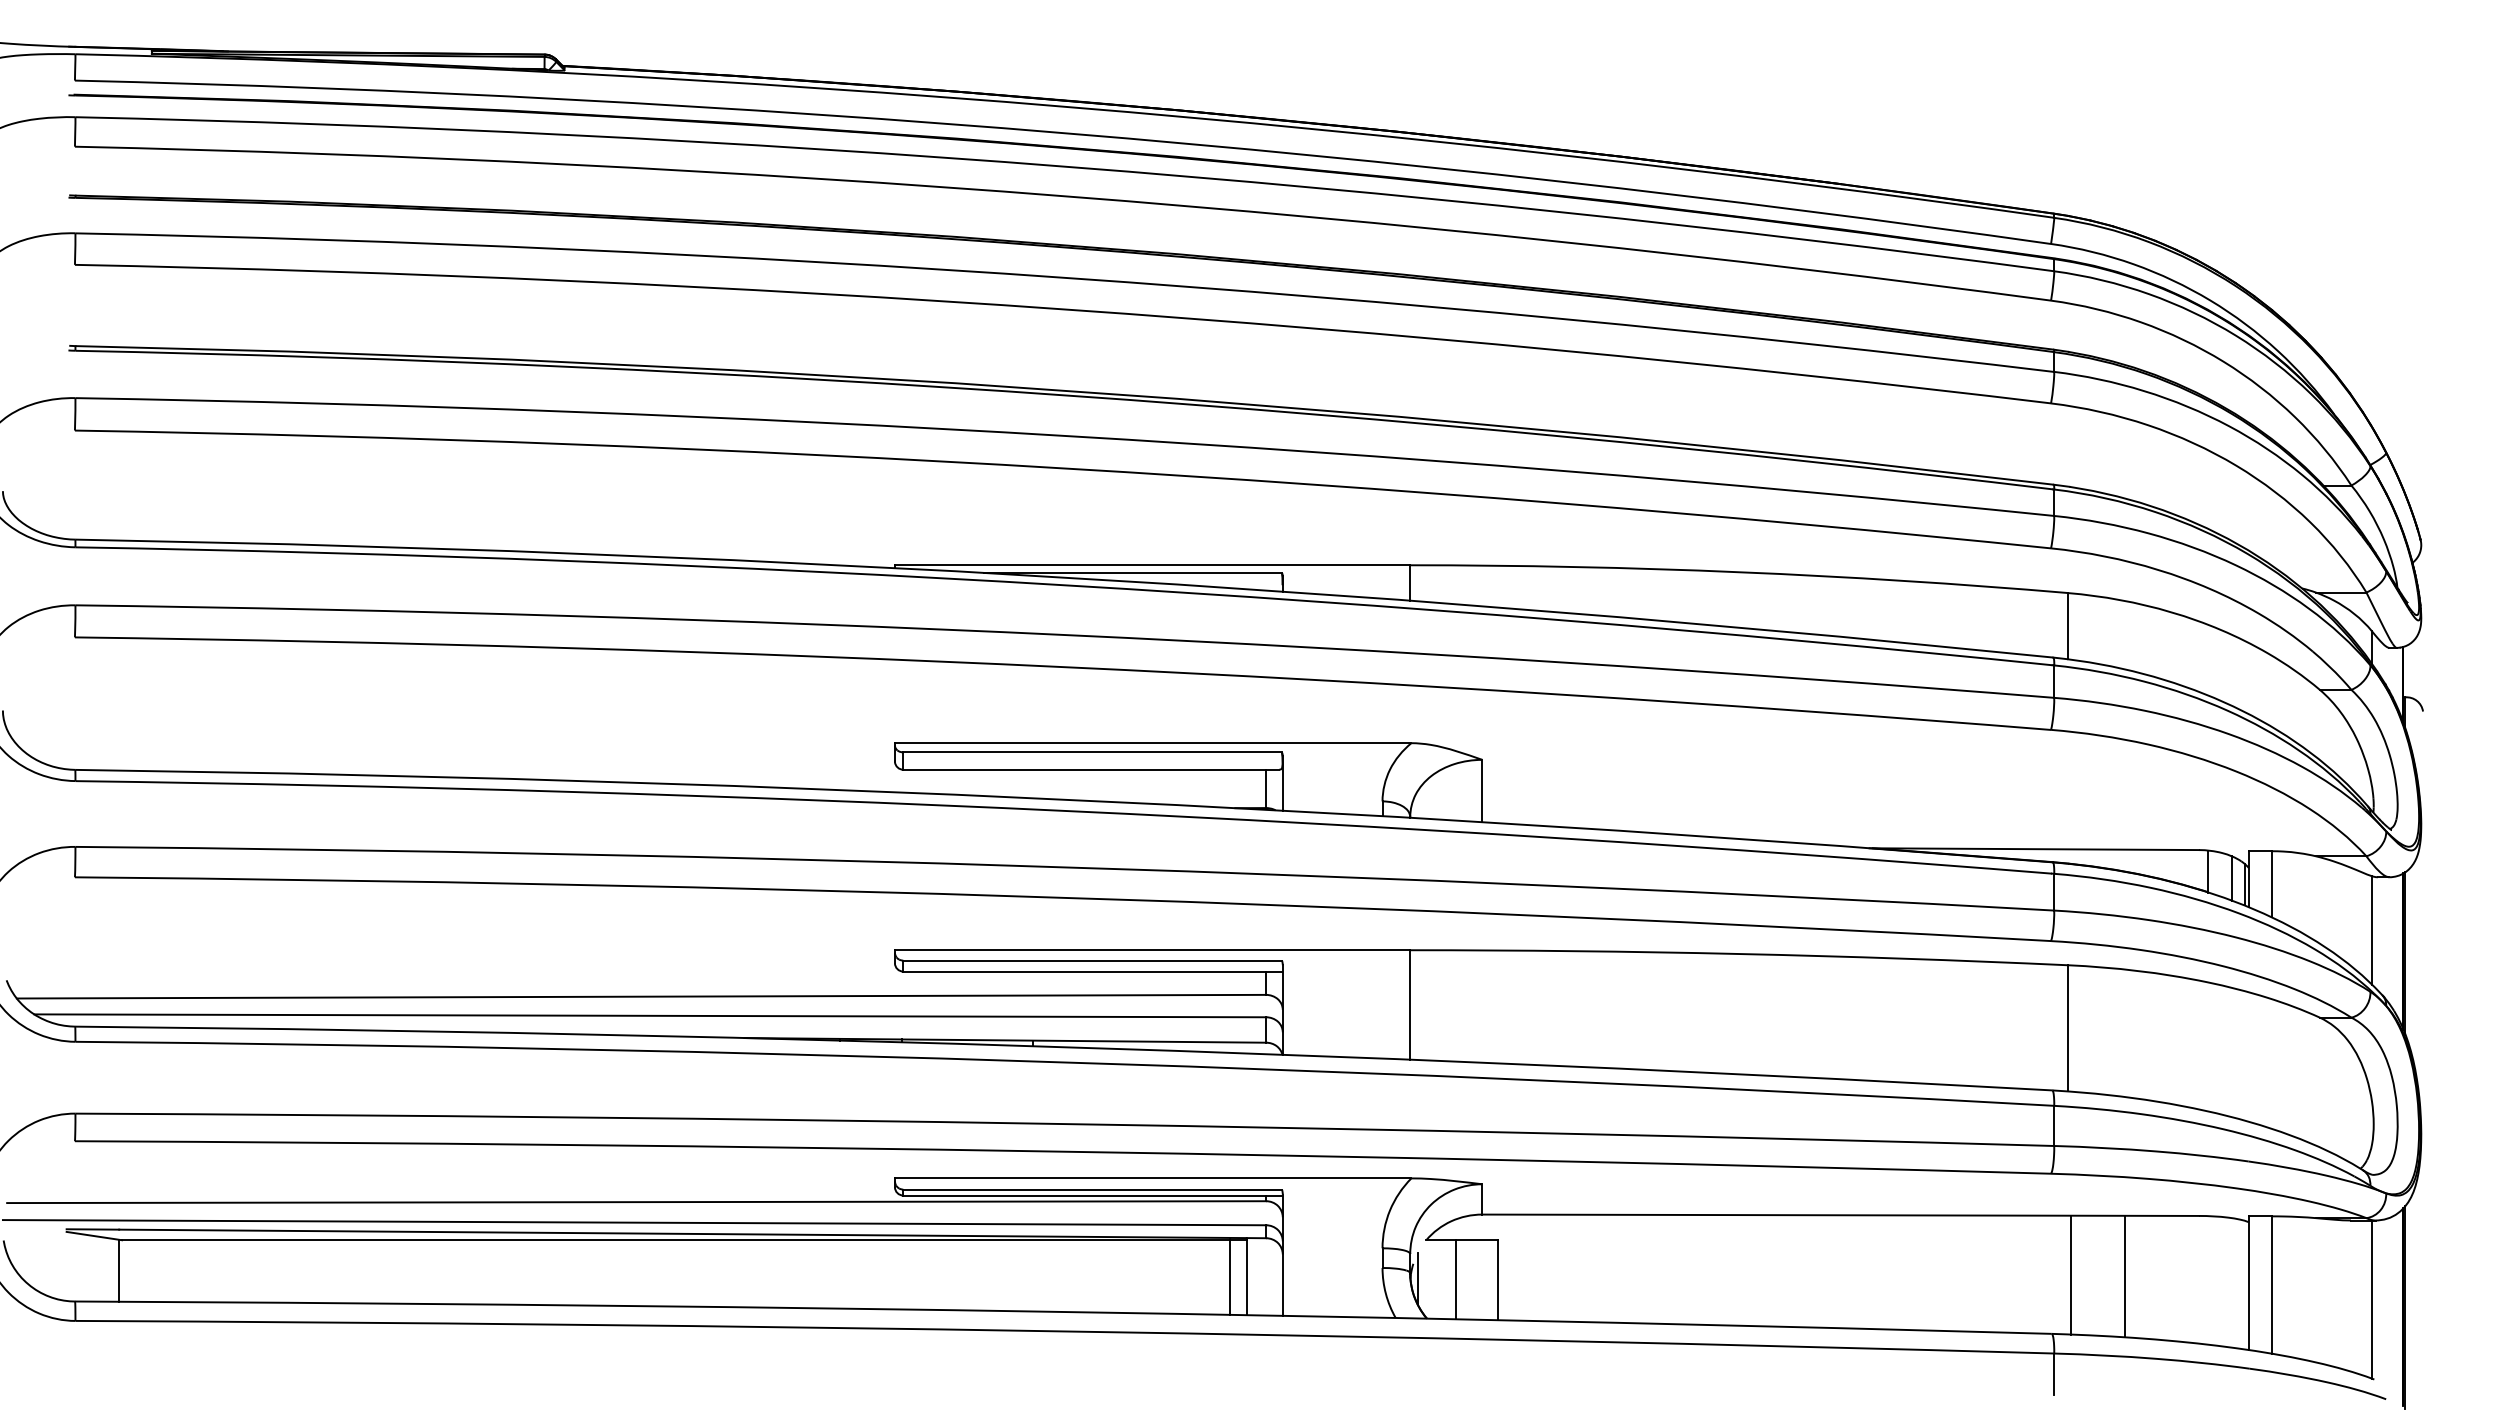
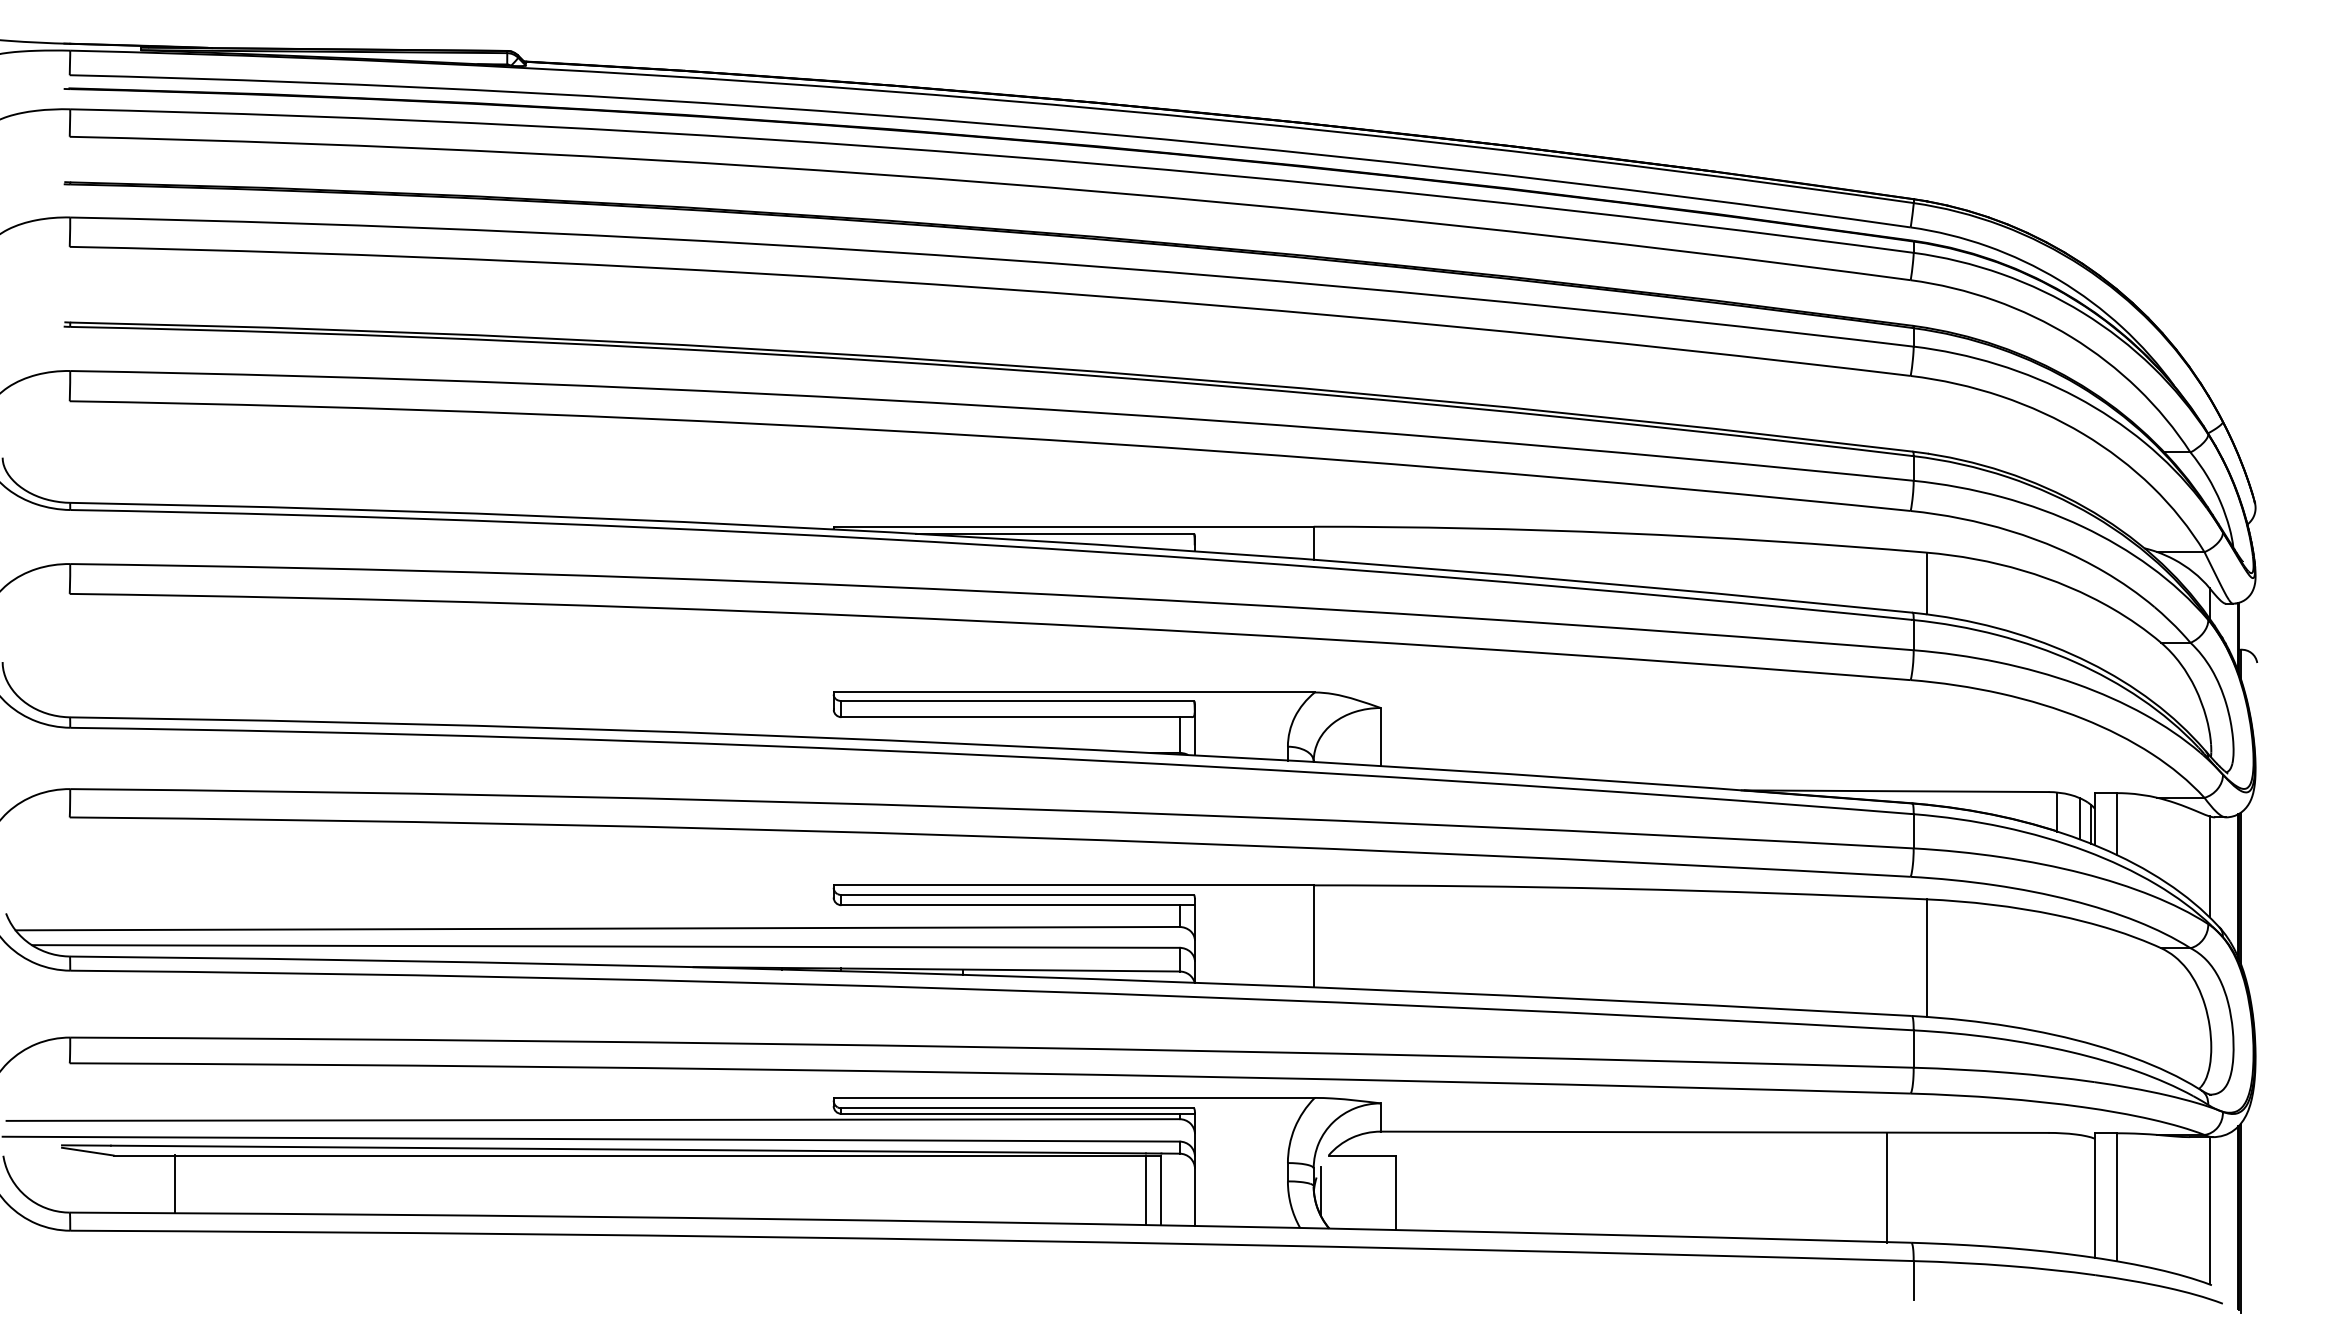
line: (119, 1270) -> (175, 1183), moved
line: (2070, 1274) -> (1886, 1187), moved
line: (2124, 1276) -> (1979, 1189), removed
line: (1455, 1279) -> (1355, 1192), removed

